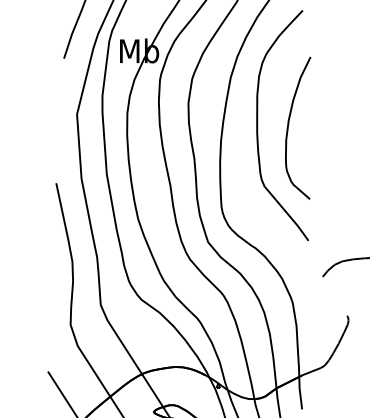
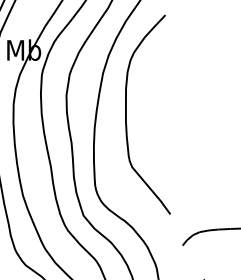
curve: (289, 124) -> (153, 113), removed

